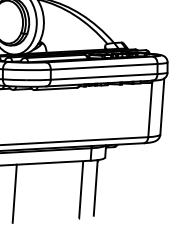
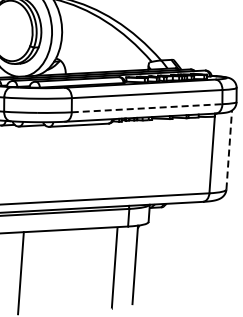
line: (104, 77) -> (147, 108), solid -> dashed
line: (162, 106) -> (229, 149), solid -> dashed

